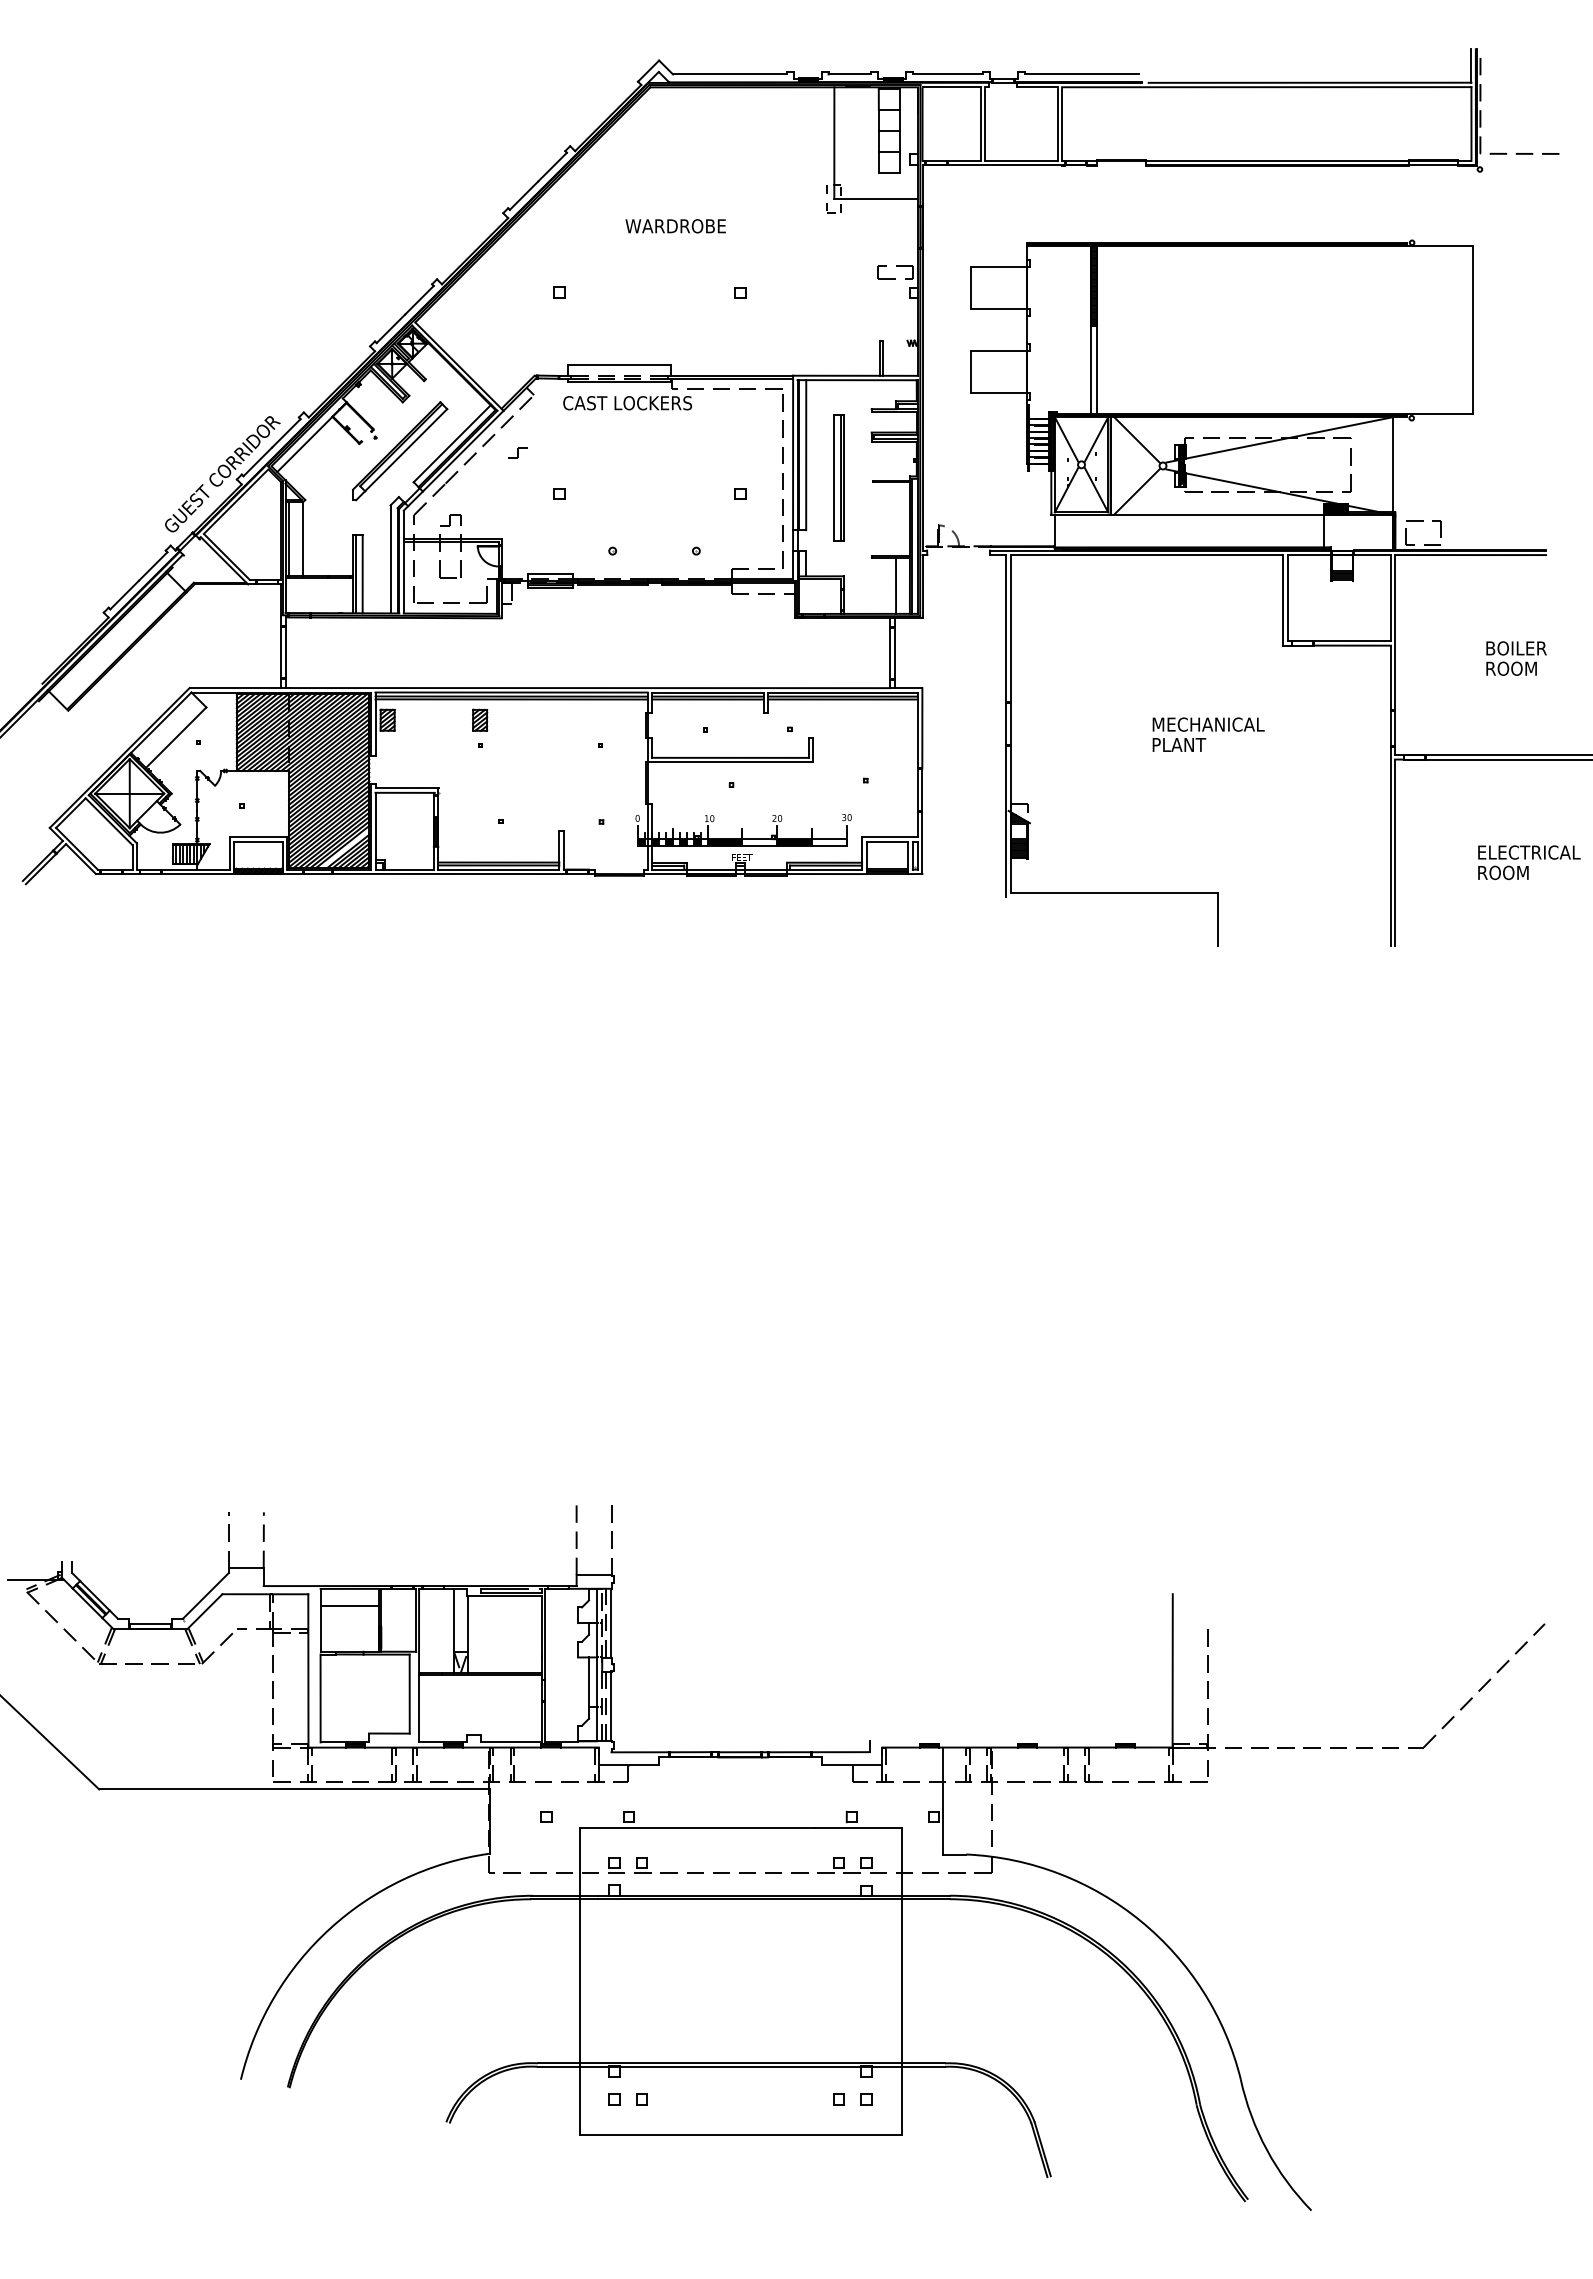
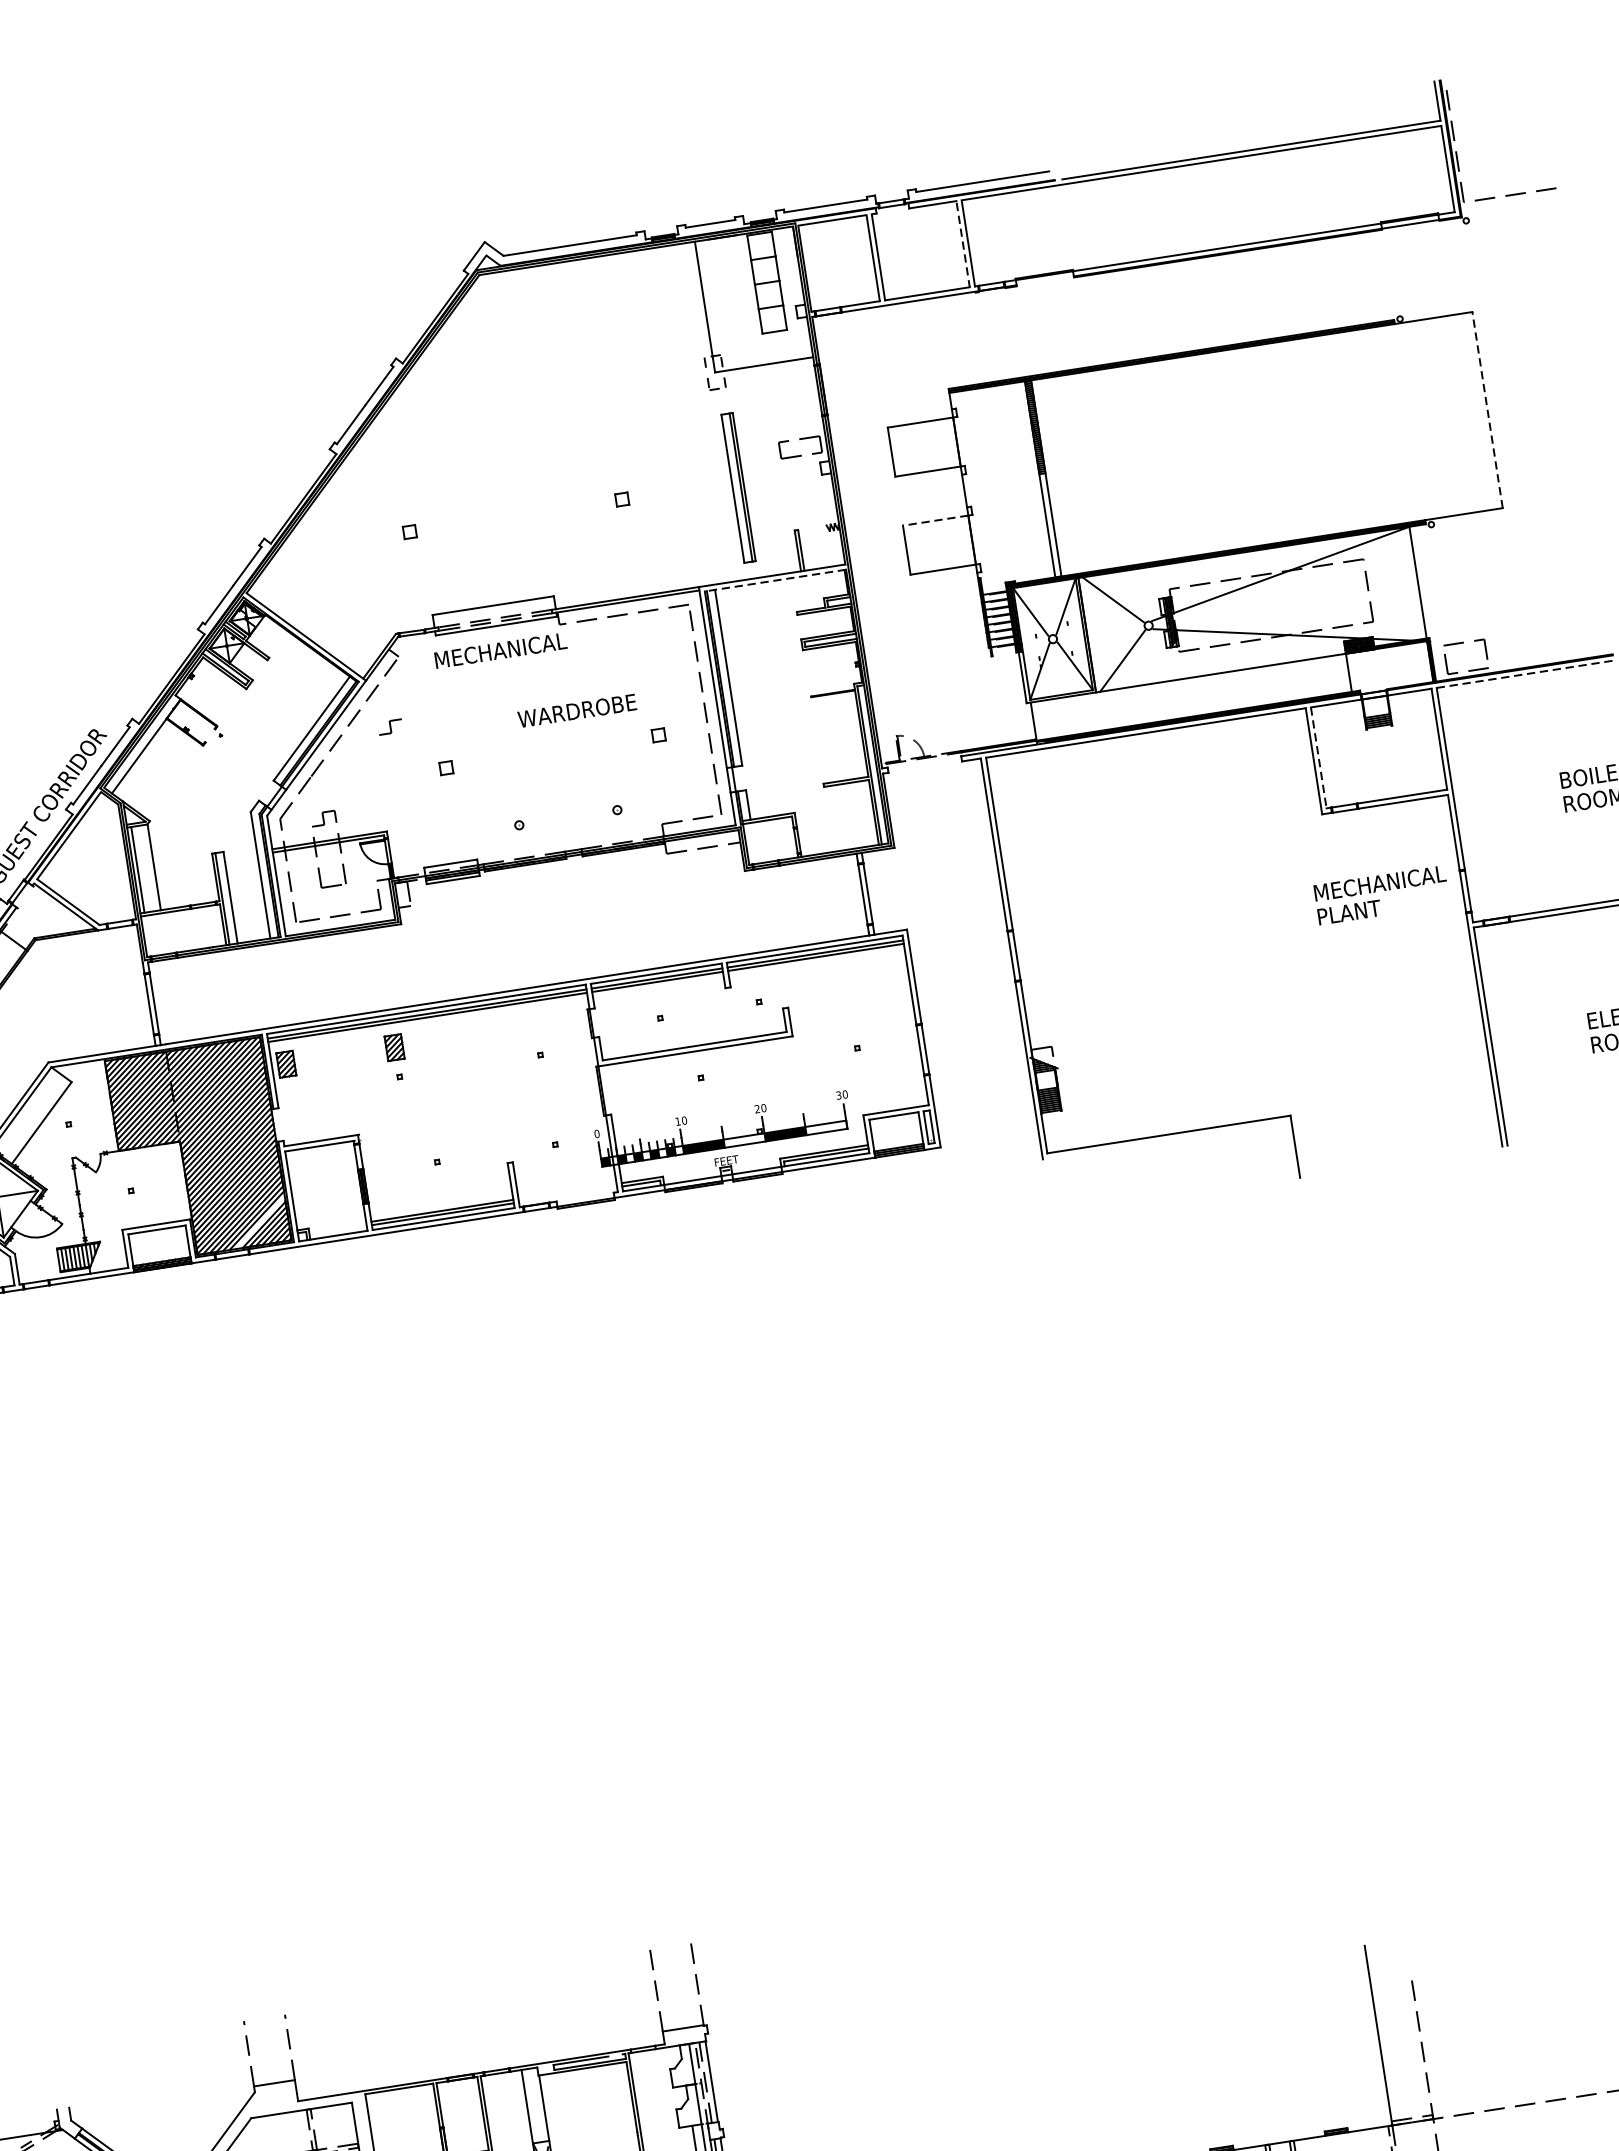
line: (1057, 125) -> (963, 245), solid -> dashed
text: (675, 226) -> (577, 711), moved
line: (1473, 329) -> (1487, 409), solid -> dashed
line: (999, 350) -> (936, 520), solid -> dashed
line: (857, 380) -> (775, 580), solid -> dashed
text: (627, 403) -> (509, 649), CAST LOCKERS -> MECHANICAL
part: (400, 451) -> (252, 747), removed
part: (838, 477) -> (737, 487), moved
line: (1470, 555) -> (1525, 674), solid -> dashed
line: (896, 586) -> (858, 815), removed
line: (1287, 598) -> (1318, 758), solid -> dashed
text: (1208, 734) -> (1381, 895), moved
line: (349, 1605) -> (402, 2108), removed

